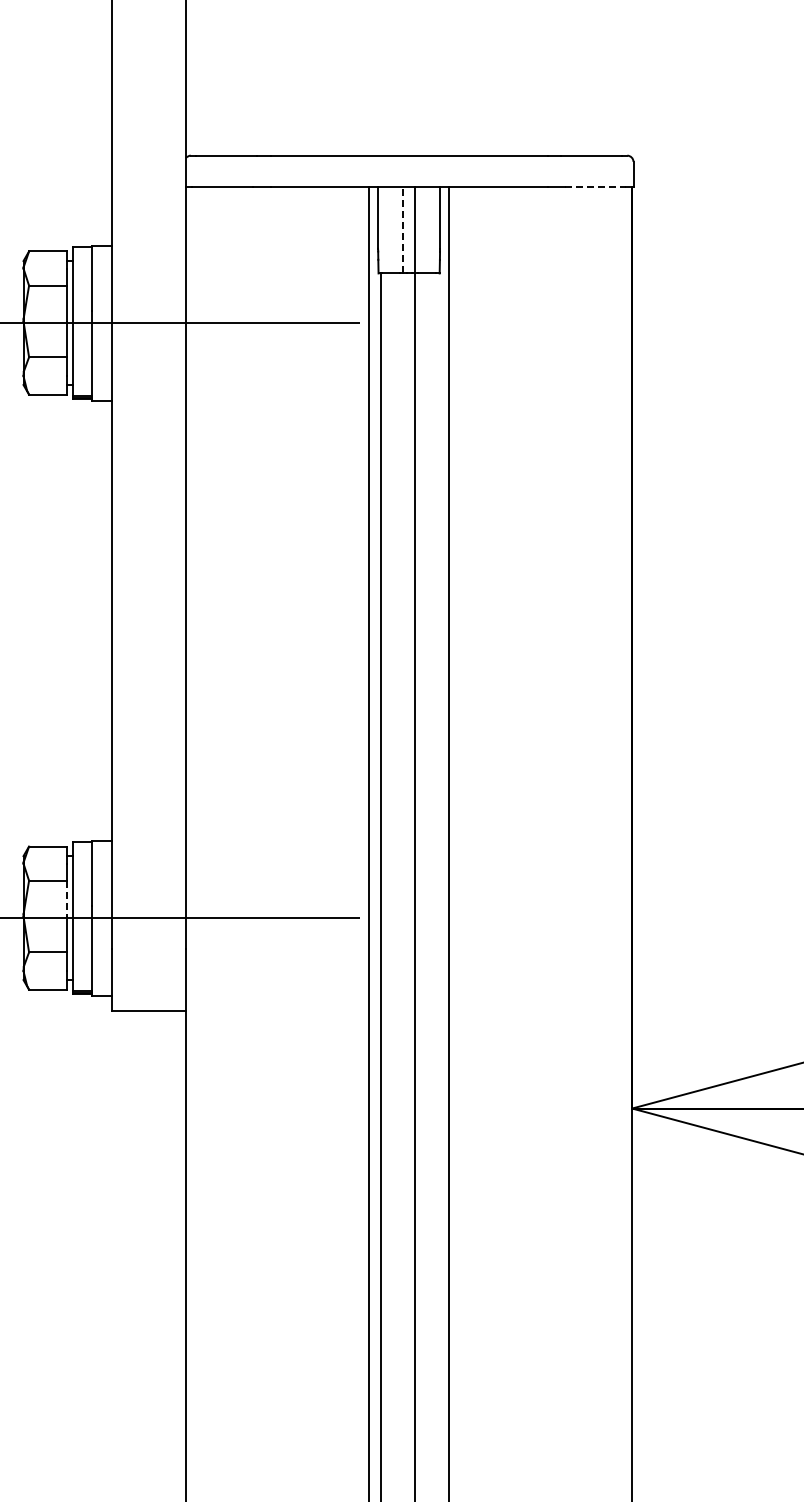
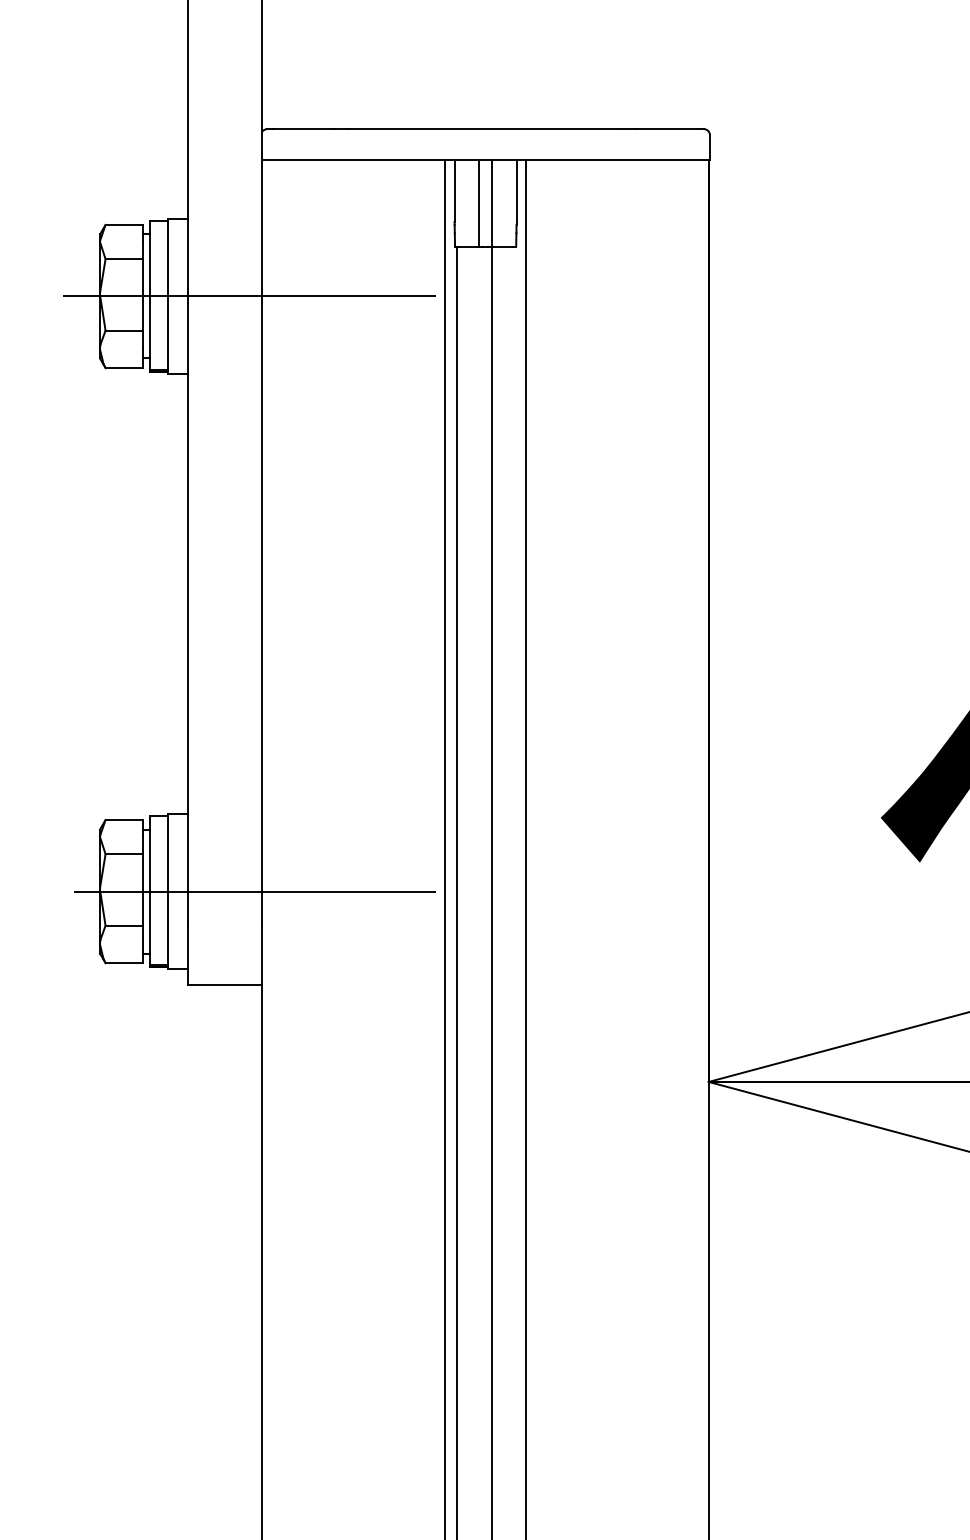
line: (596, 187) -> (672, 160), dashed -> solid
line: (403, 229) -> (479, 202), dashed -> solid
line: (67, 899) -> (143, 872), dashed -> solid

